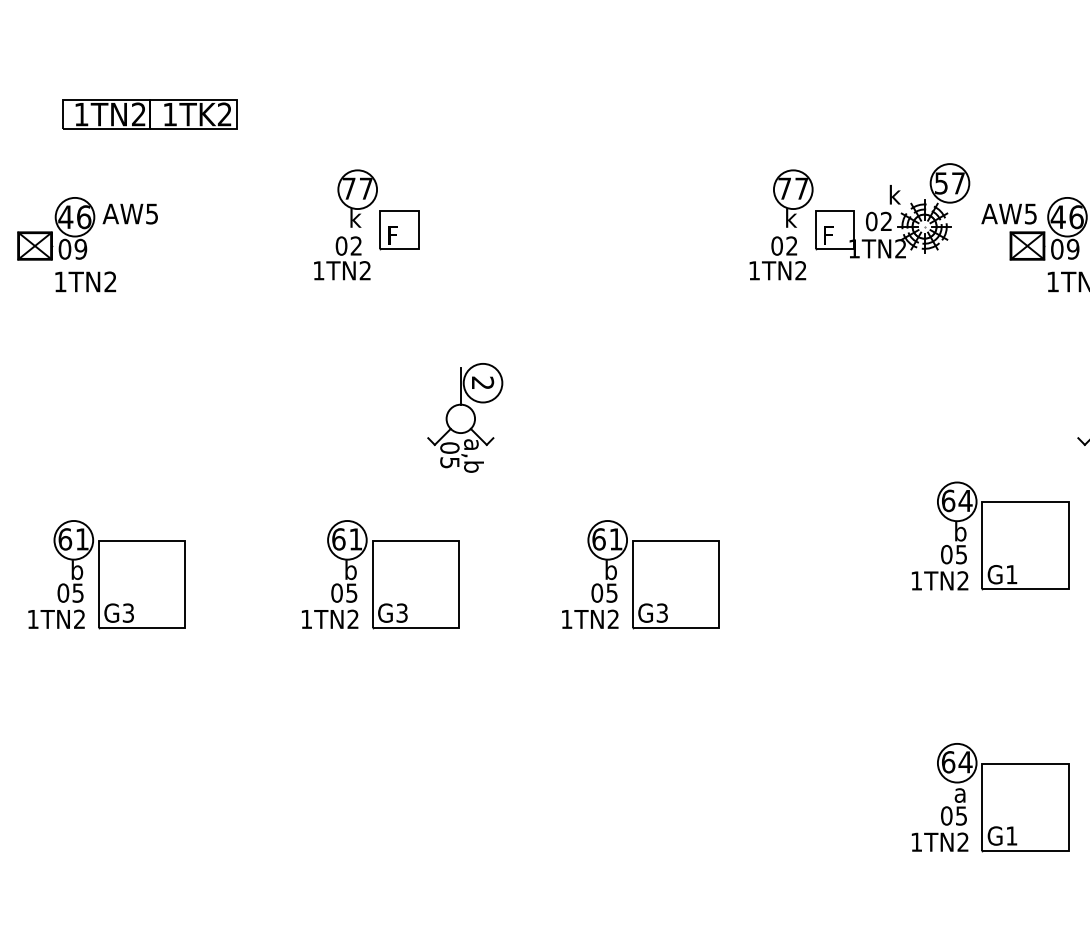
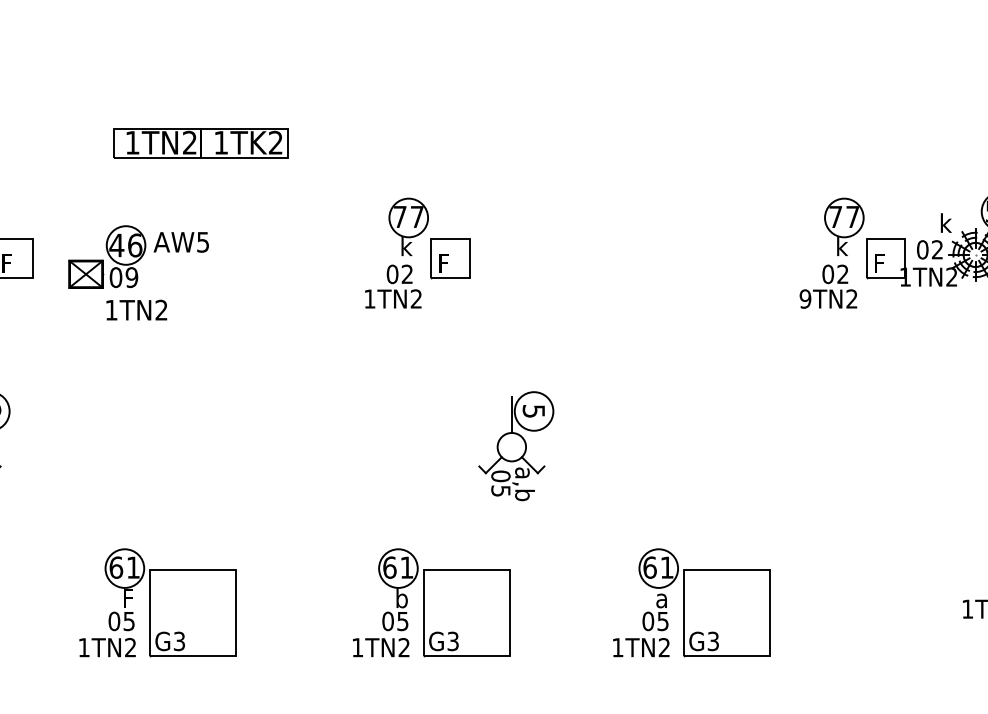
text: (754, 270) -> (805, 298), 1TN2 -> 9TN2
text: (482, 382) -> (533, 410), 2 -> 5
text: (77, 569) -> (128, 597), b -> F
text: (610, 570) -> (661, 598), b -> a

